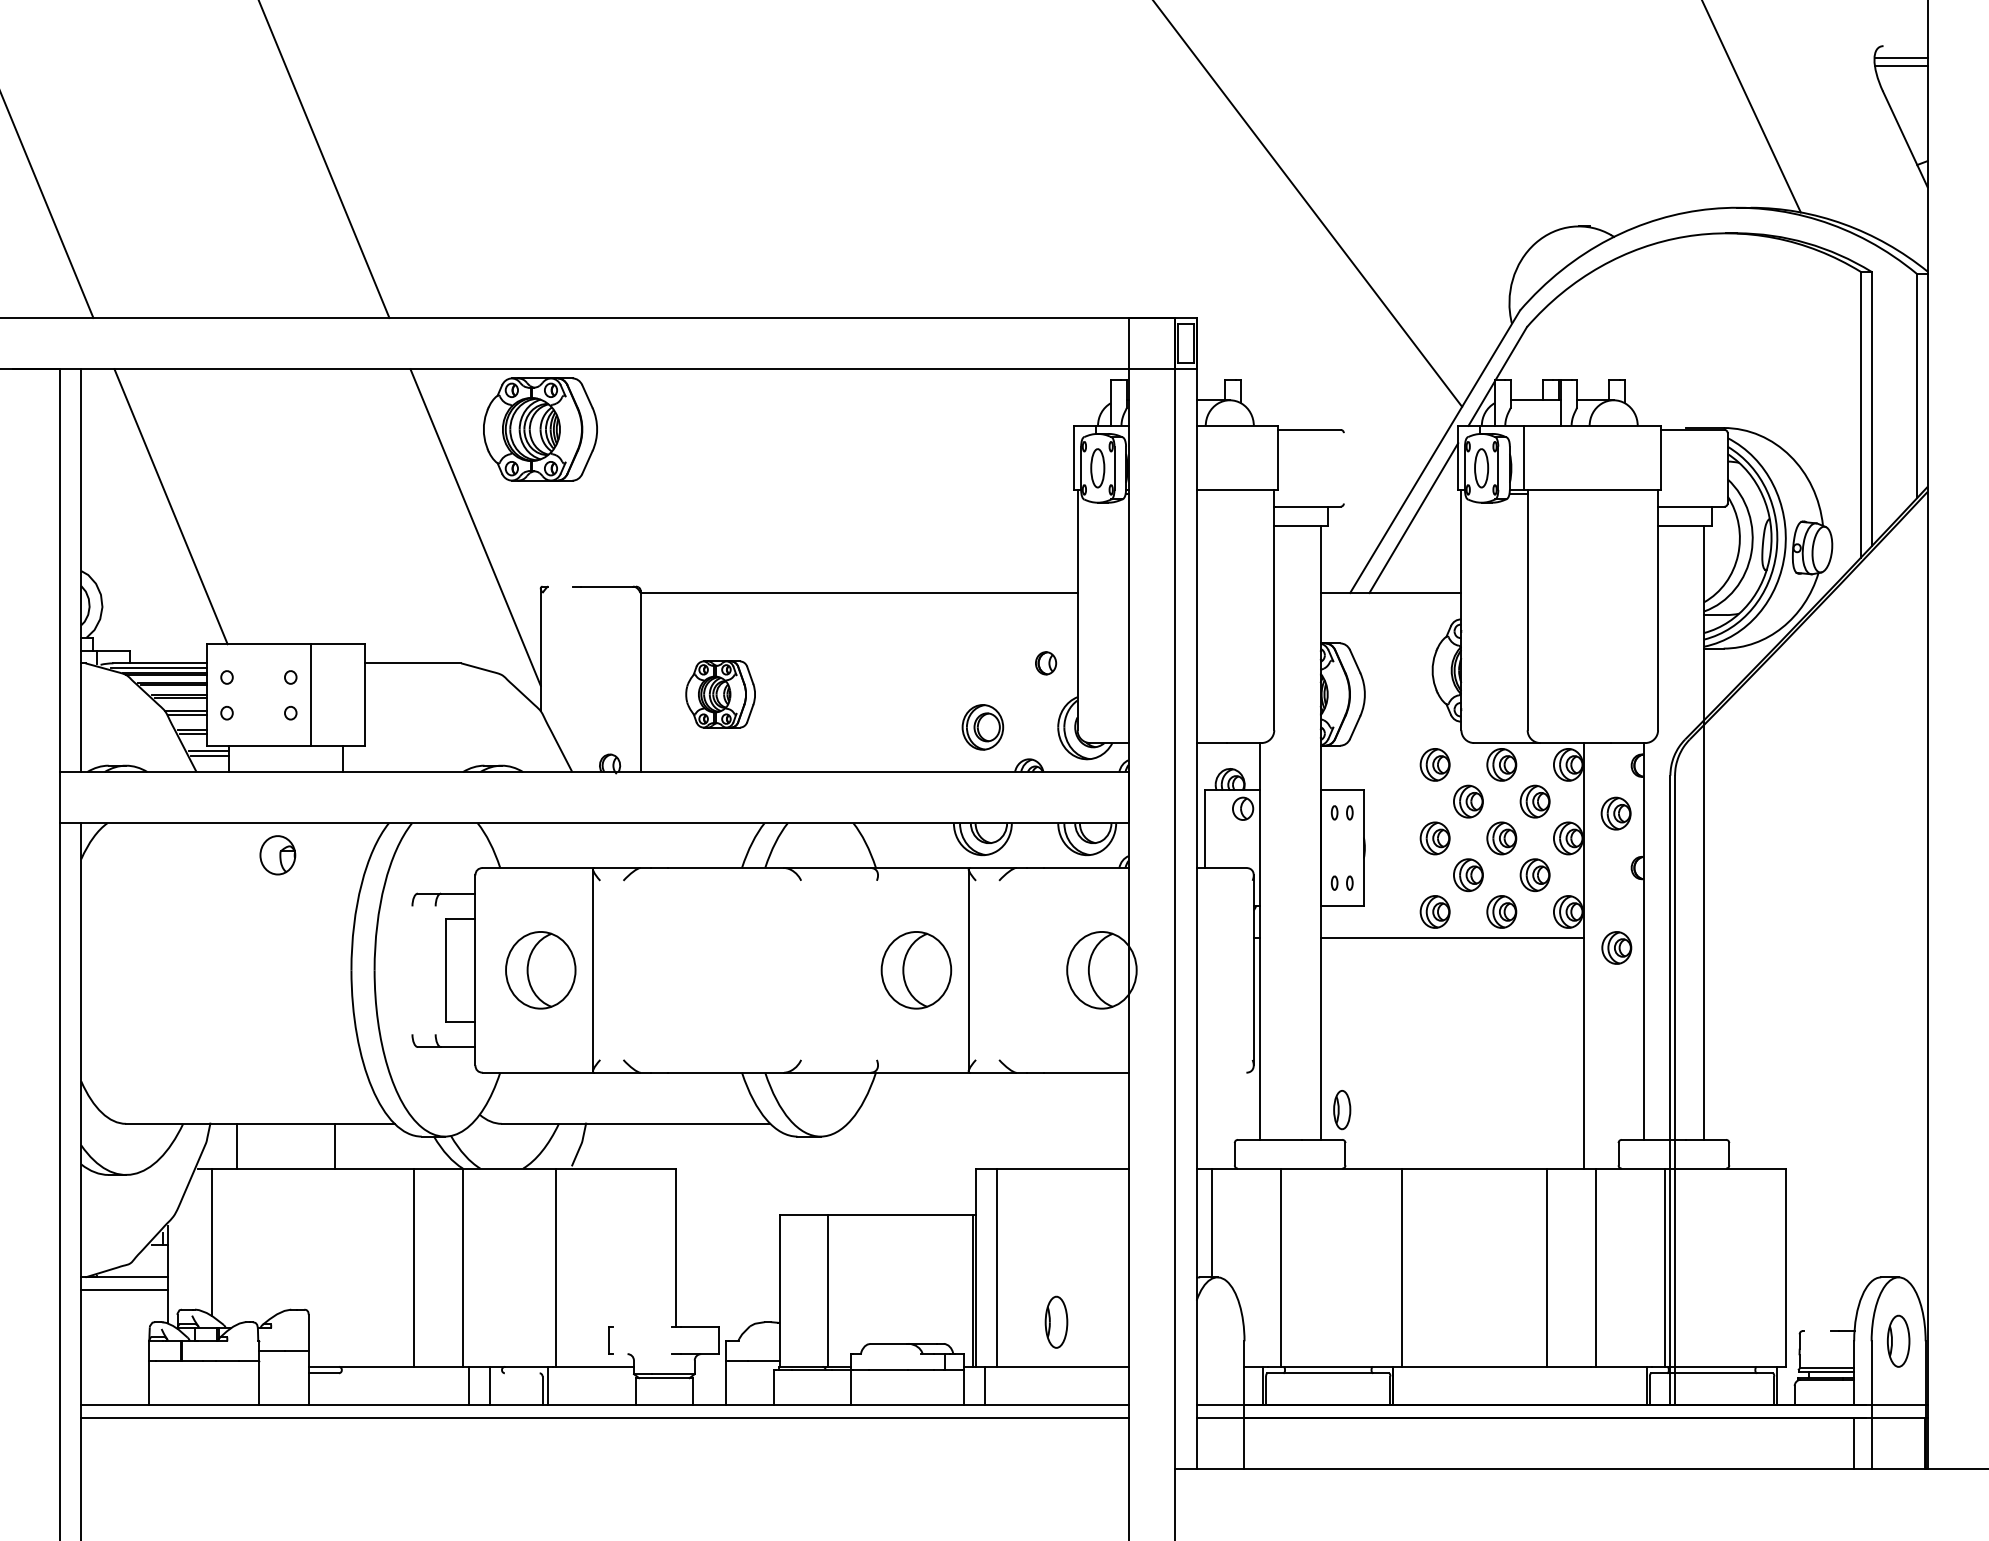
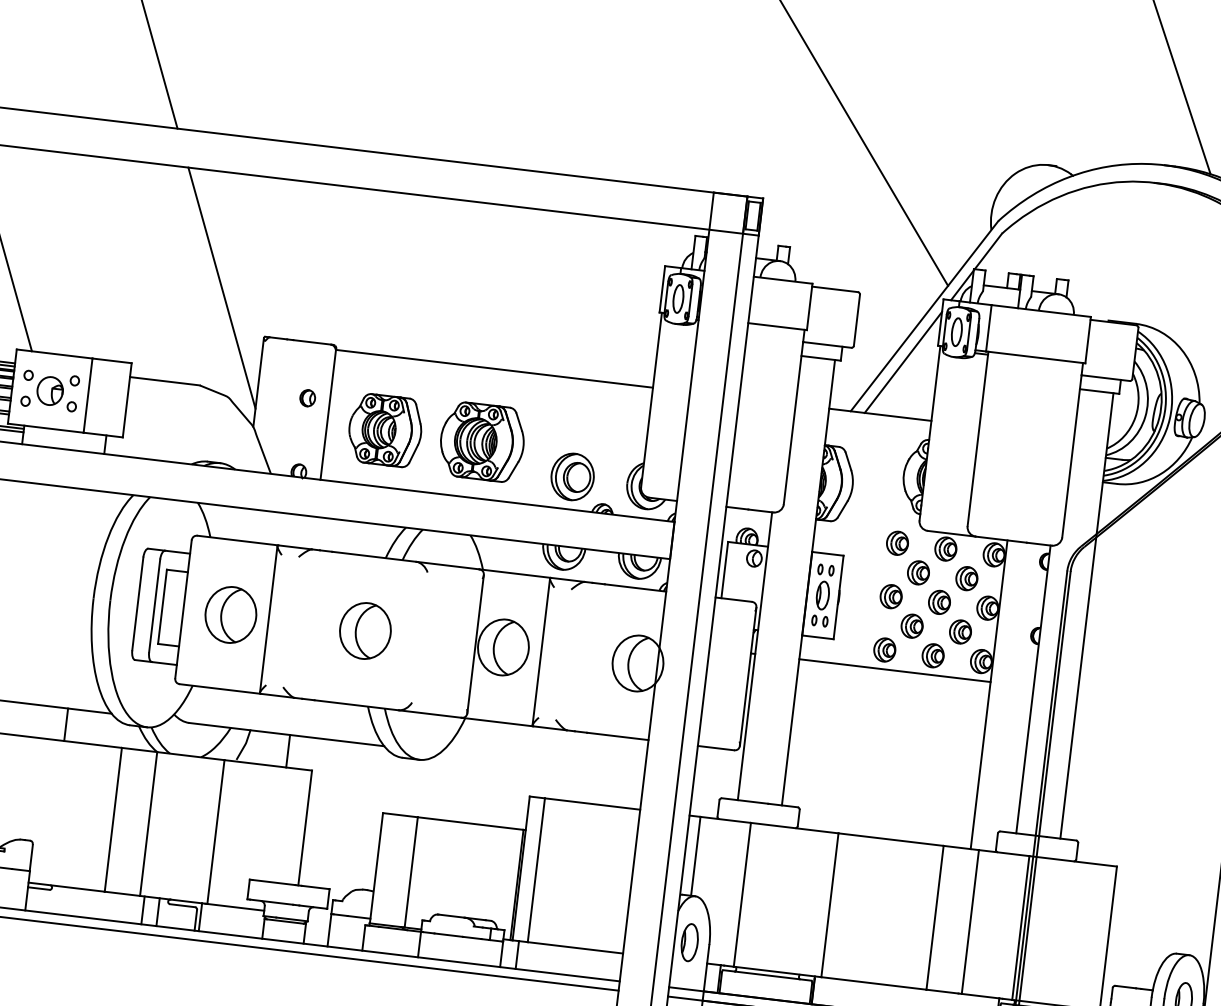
part: (540, 429) -> (482, 442), moved
line: (1343, 468) -> (856, 320), added
line: (560, 586) -> (278, 338), added
part: (1046, 663) -> (308, 398), moved
part: (720, 694) -> (385, 430), size x1.43
part: (982, 727) -> (572, 477), size x1.43
part: (1615, 813) -> (1024, 594), removed
part: (277, 855) -> (49, 391), moved
part: (1616, 947) -> (1013, 691), removed
line: (412, 970) -> (137, 604), added
line: (435, 970) -> (154, 606), added
part: (725, 970) -> (364, 631), added
line: (878, 970) -> (475, 644), added
line: (1221, 1072) -> (715, 747), added
part: (1342, 1110) -> (823, 595), moved
line: (640, 1145) -> (288, 750), added
part: (1056, 1321) -> (689, 942), moved
line: (642, 1326) -> (273, 882), added
line: (1817, 1331) -> (1125, 987), added
line: (642, 1354) -> (271, 902), added
line: (521, 1373) -> (182, 905), added

